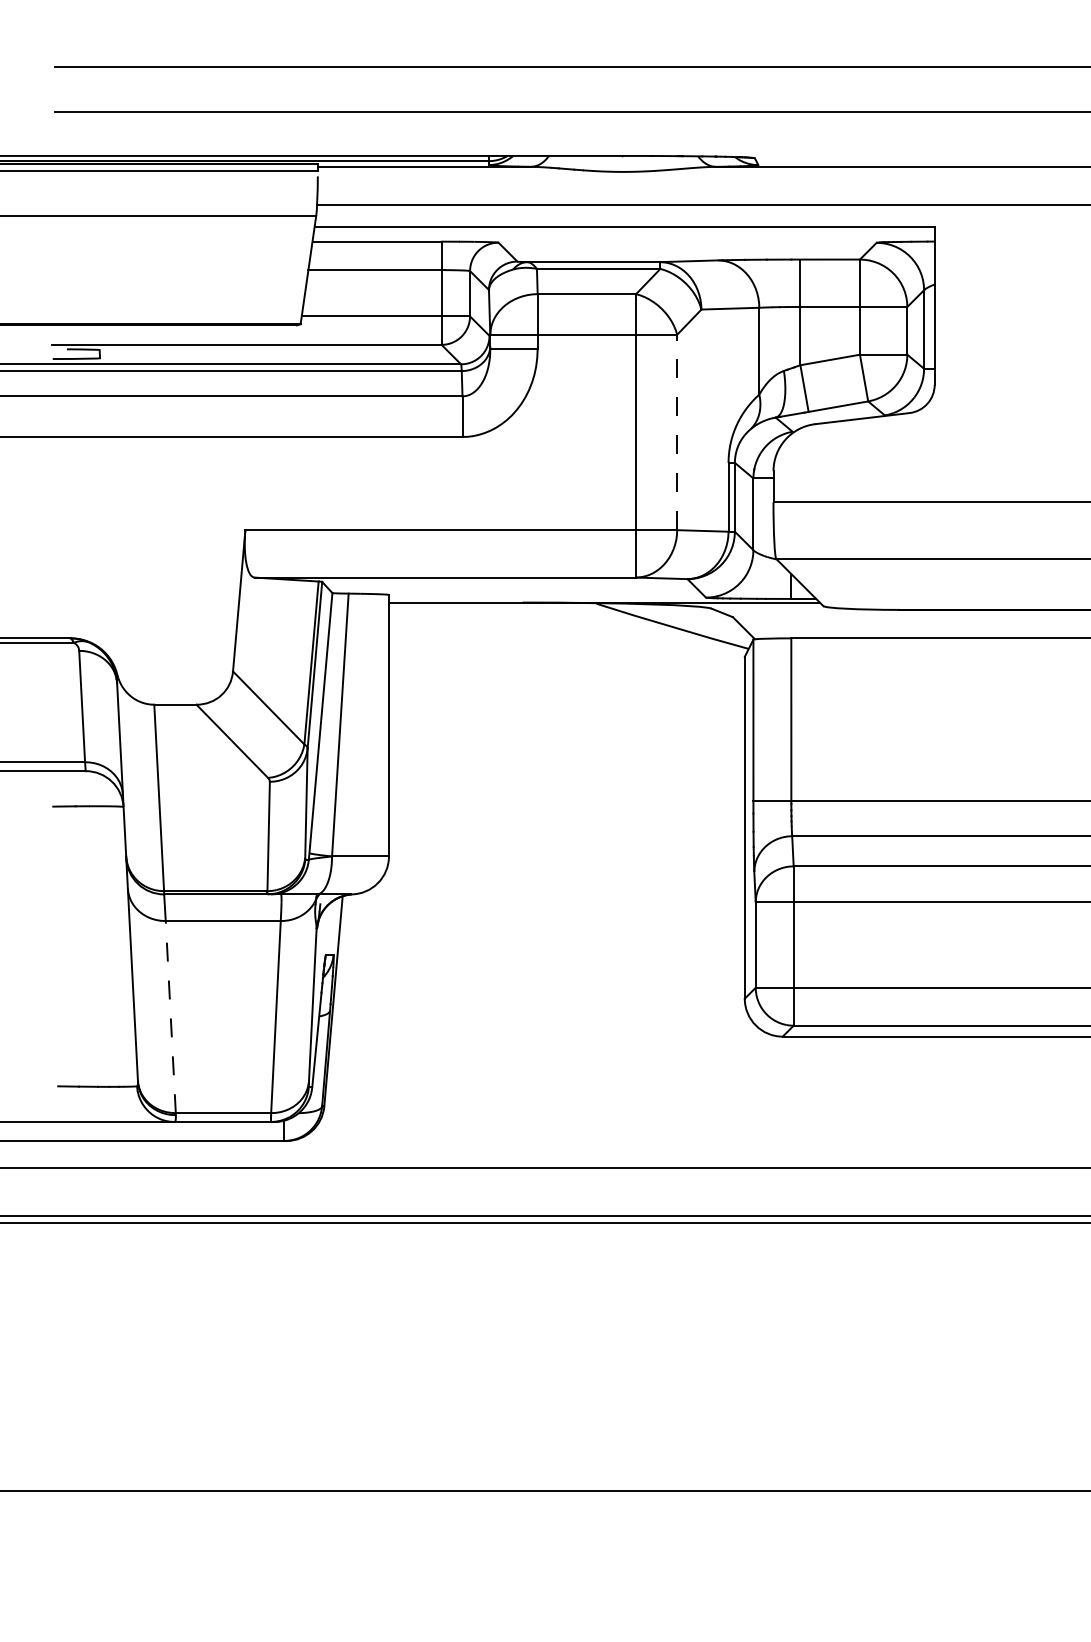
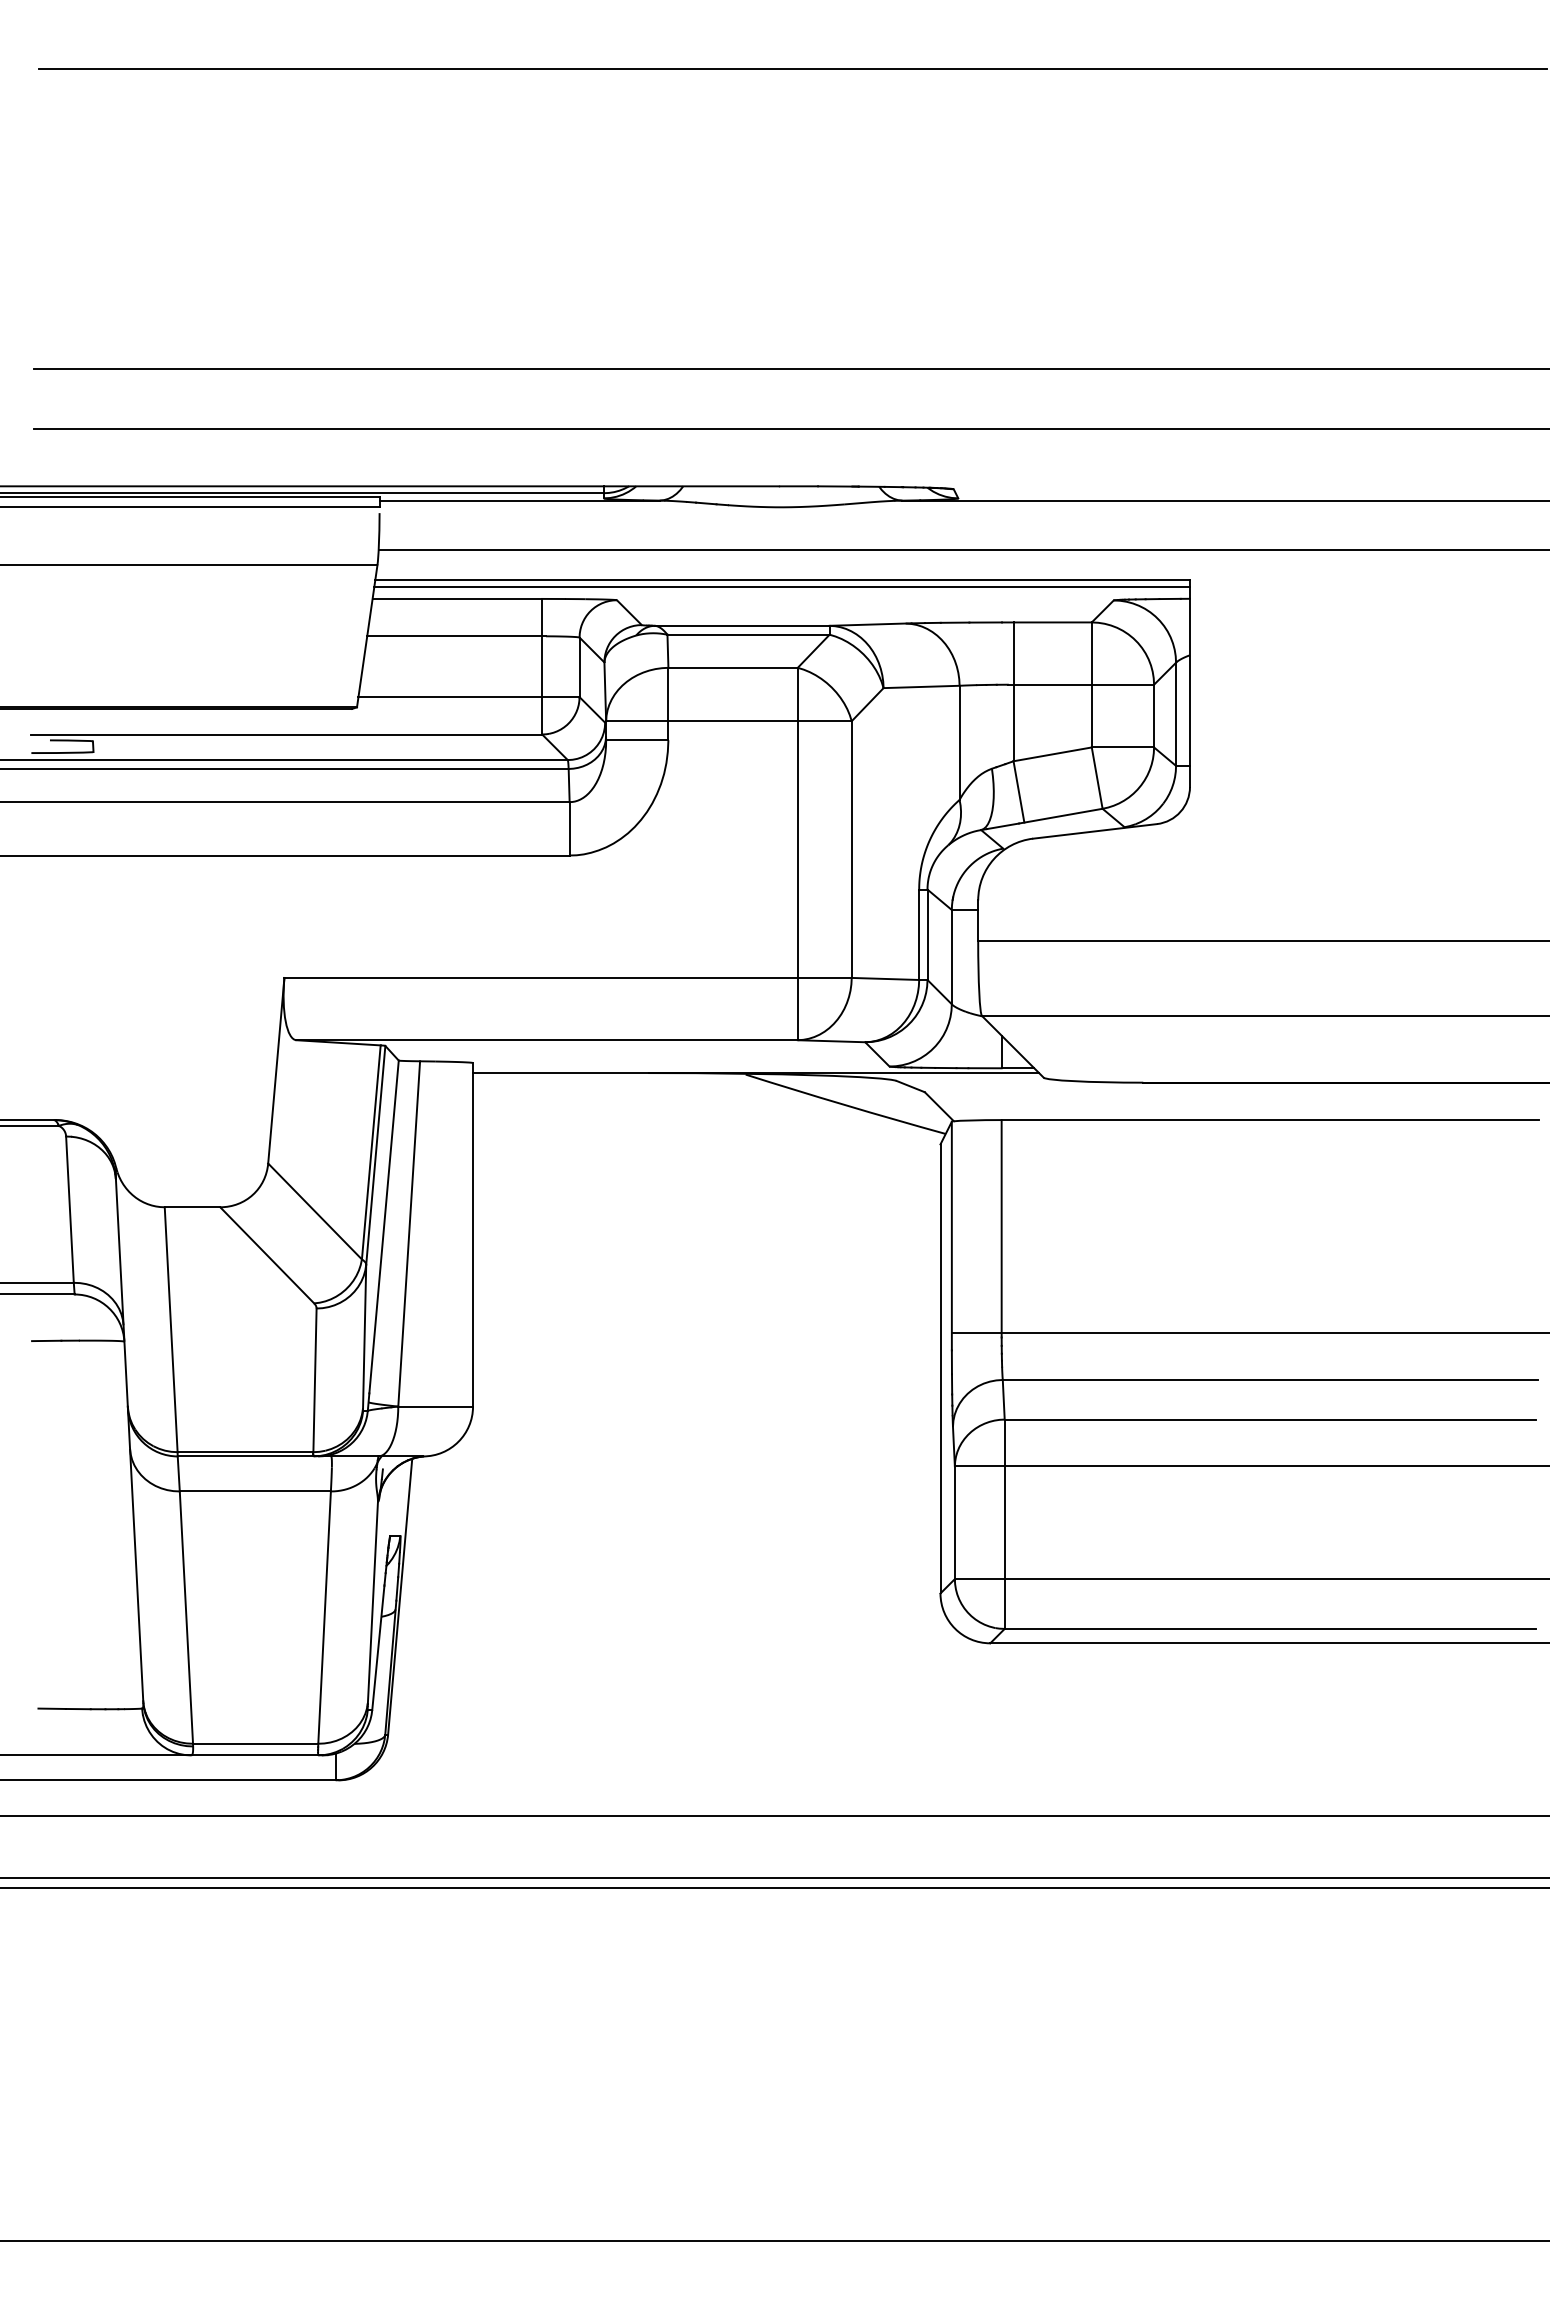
line: (623, 232) -> (781, 587), added
line: (677, 432) -> (851, 849), dashed -> solid
line: (170, 1017) -> (186, 1617), dashed -> solid

